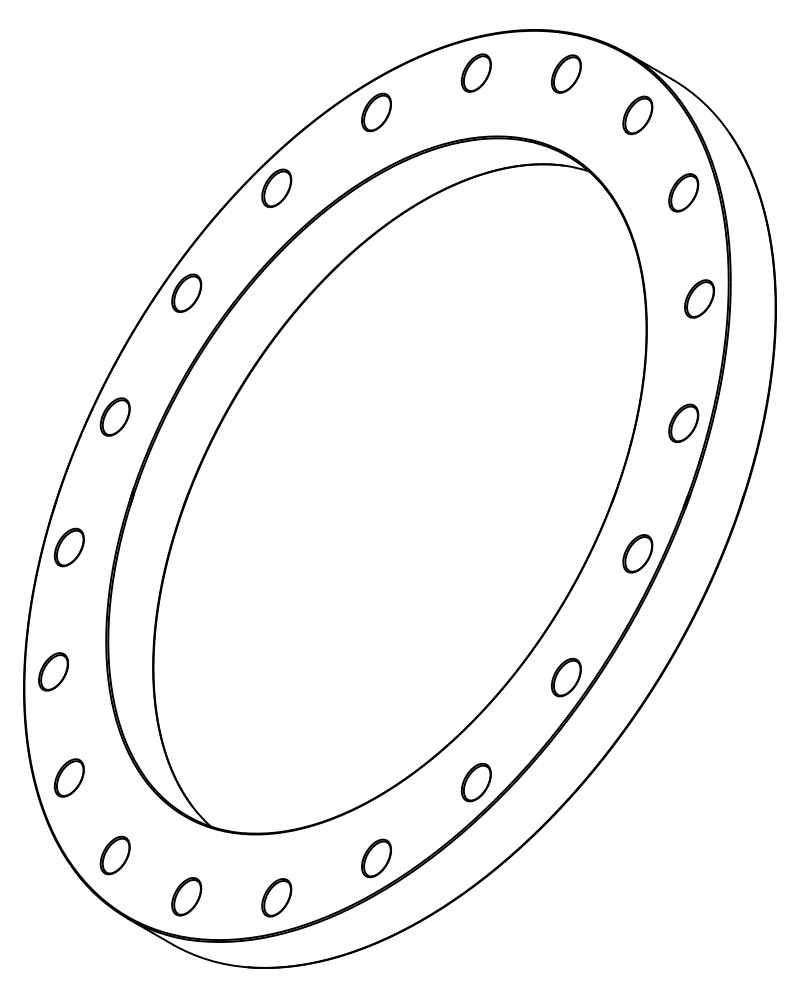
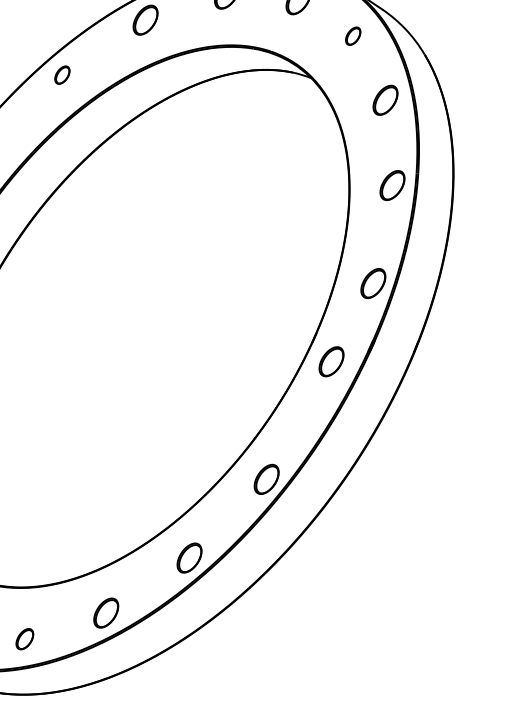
part: (637, 114) -> (352, 35), size x0.6
part: (276, 187) -> (62, 74), size x0.6
part: (637, 553) -> (331, 361), moved
part: (276, 897) -> (24, 638), size x0.7

